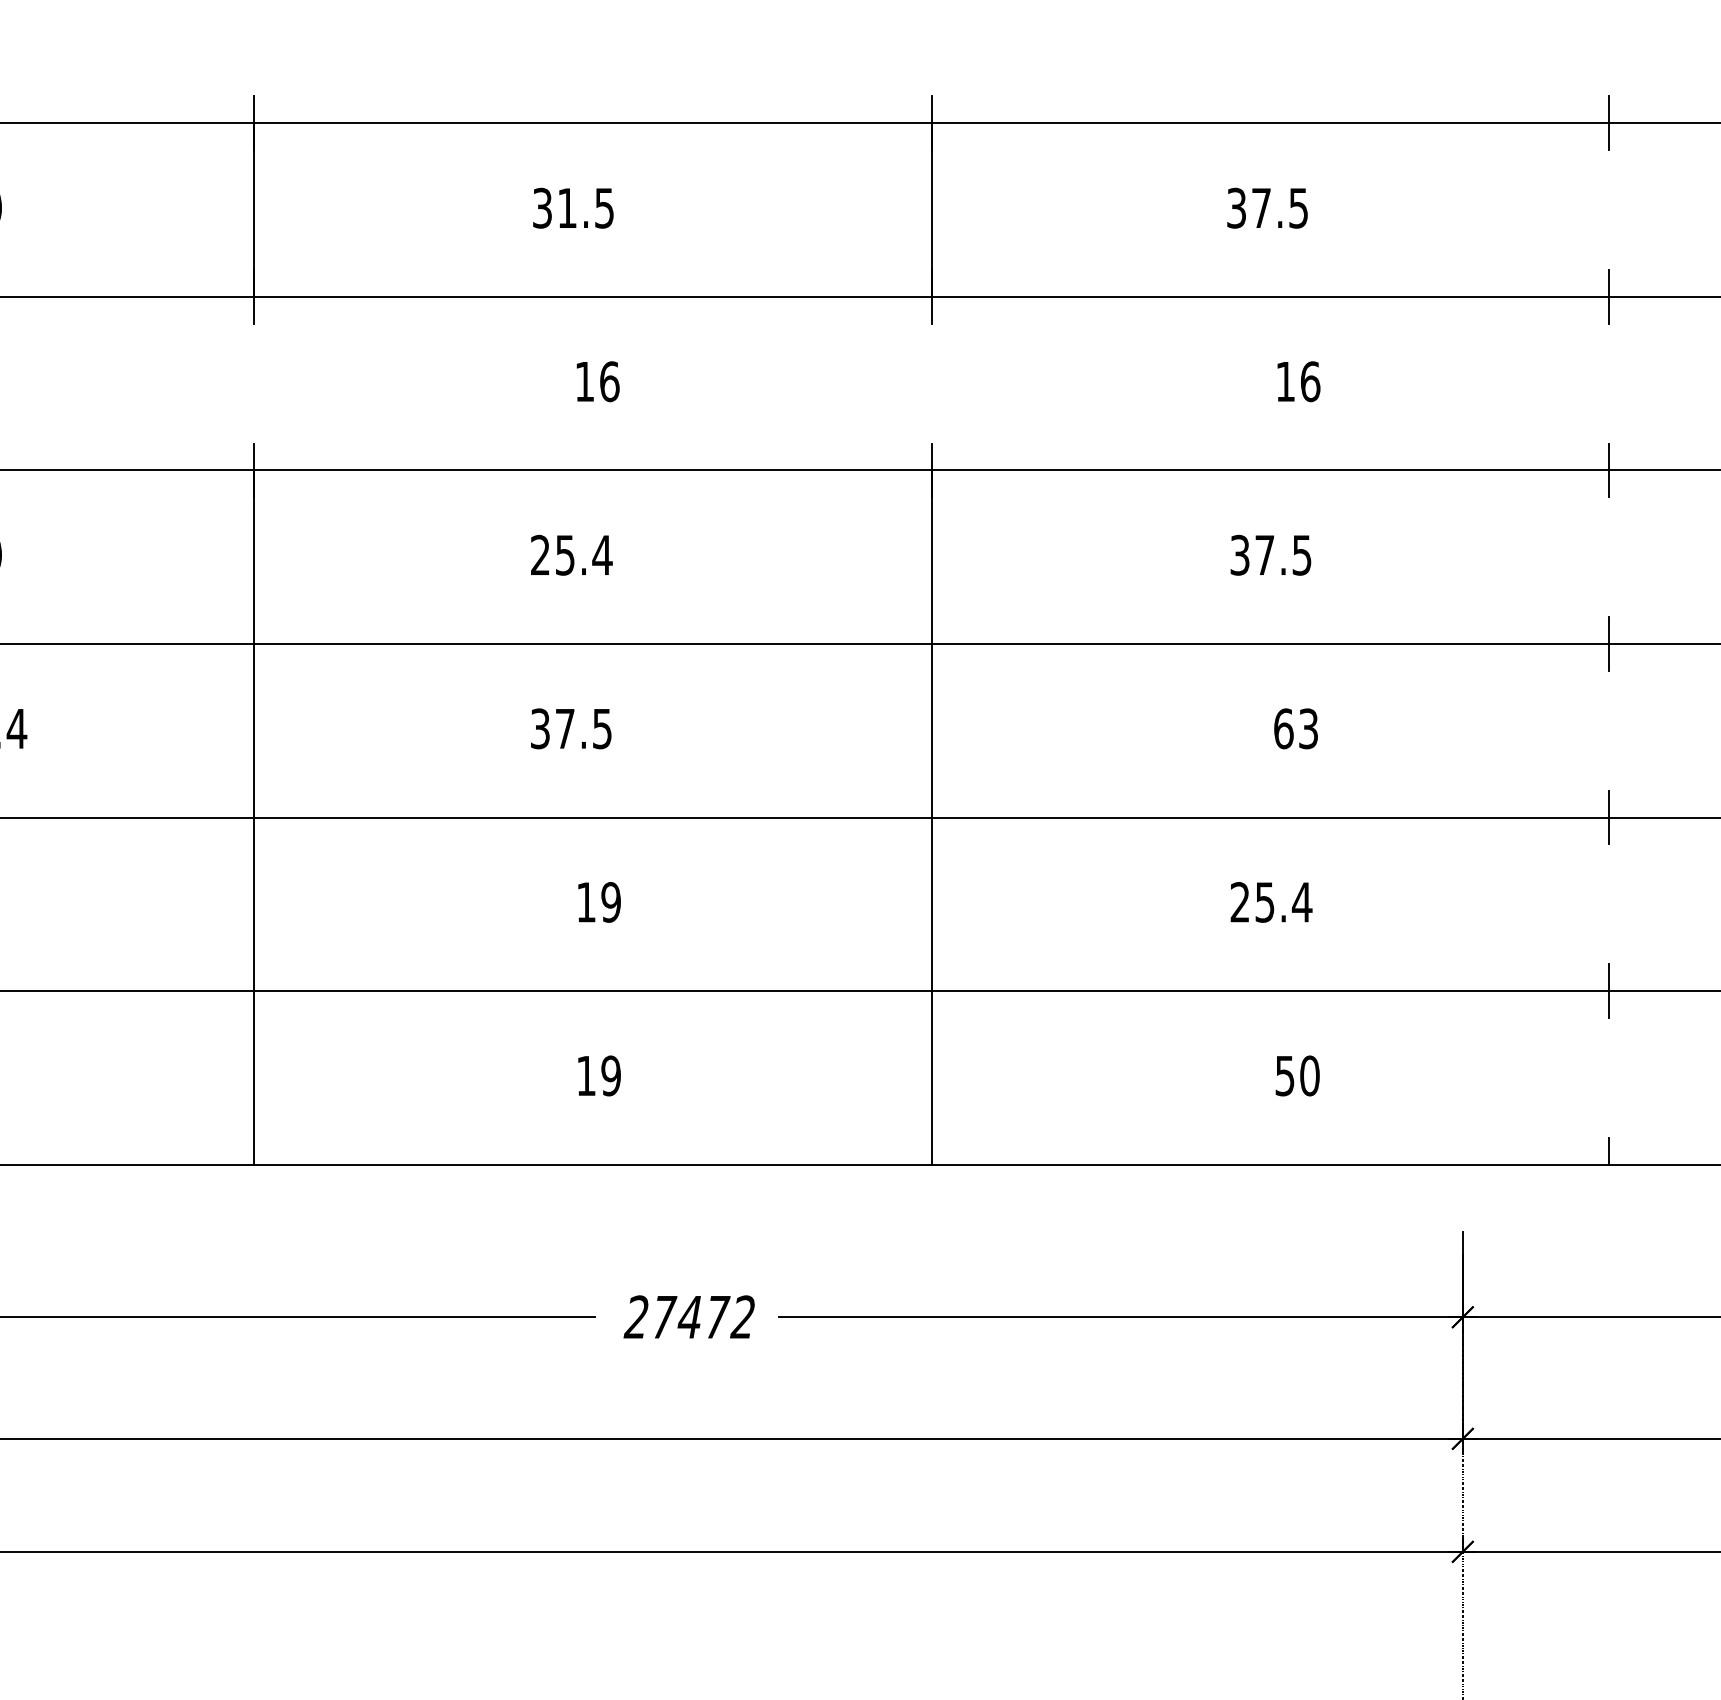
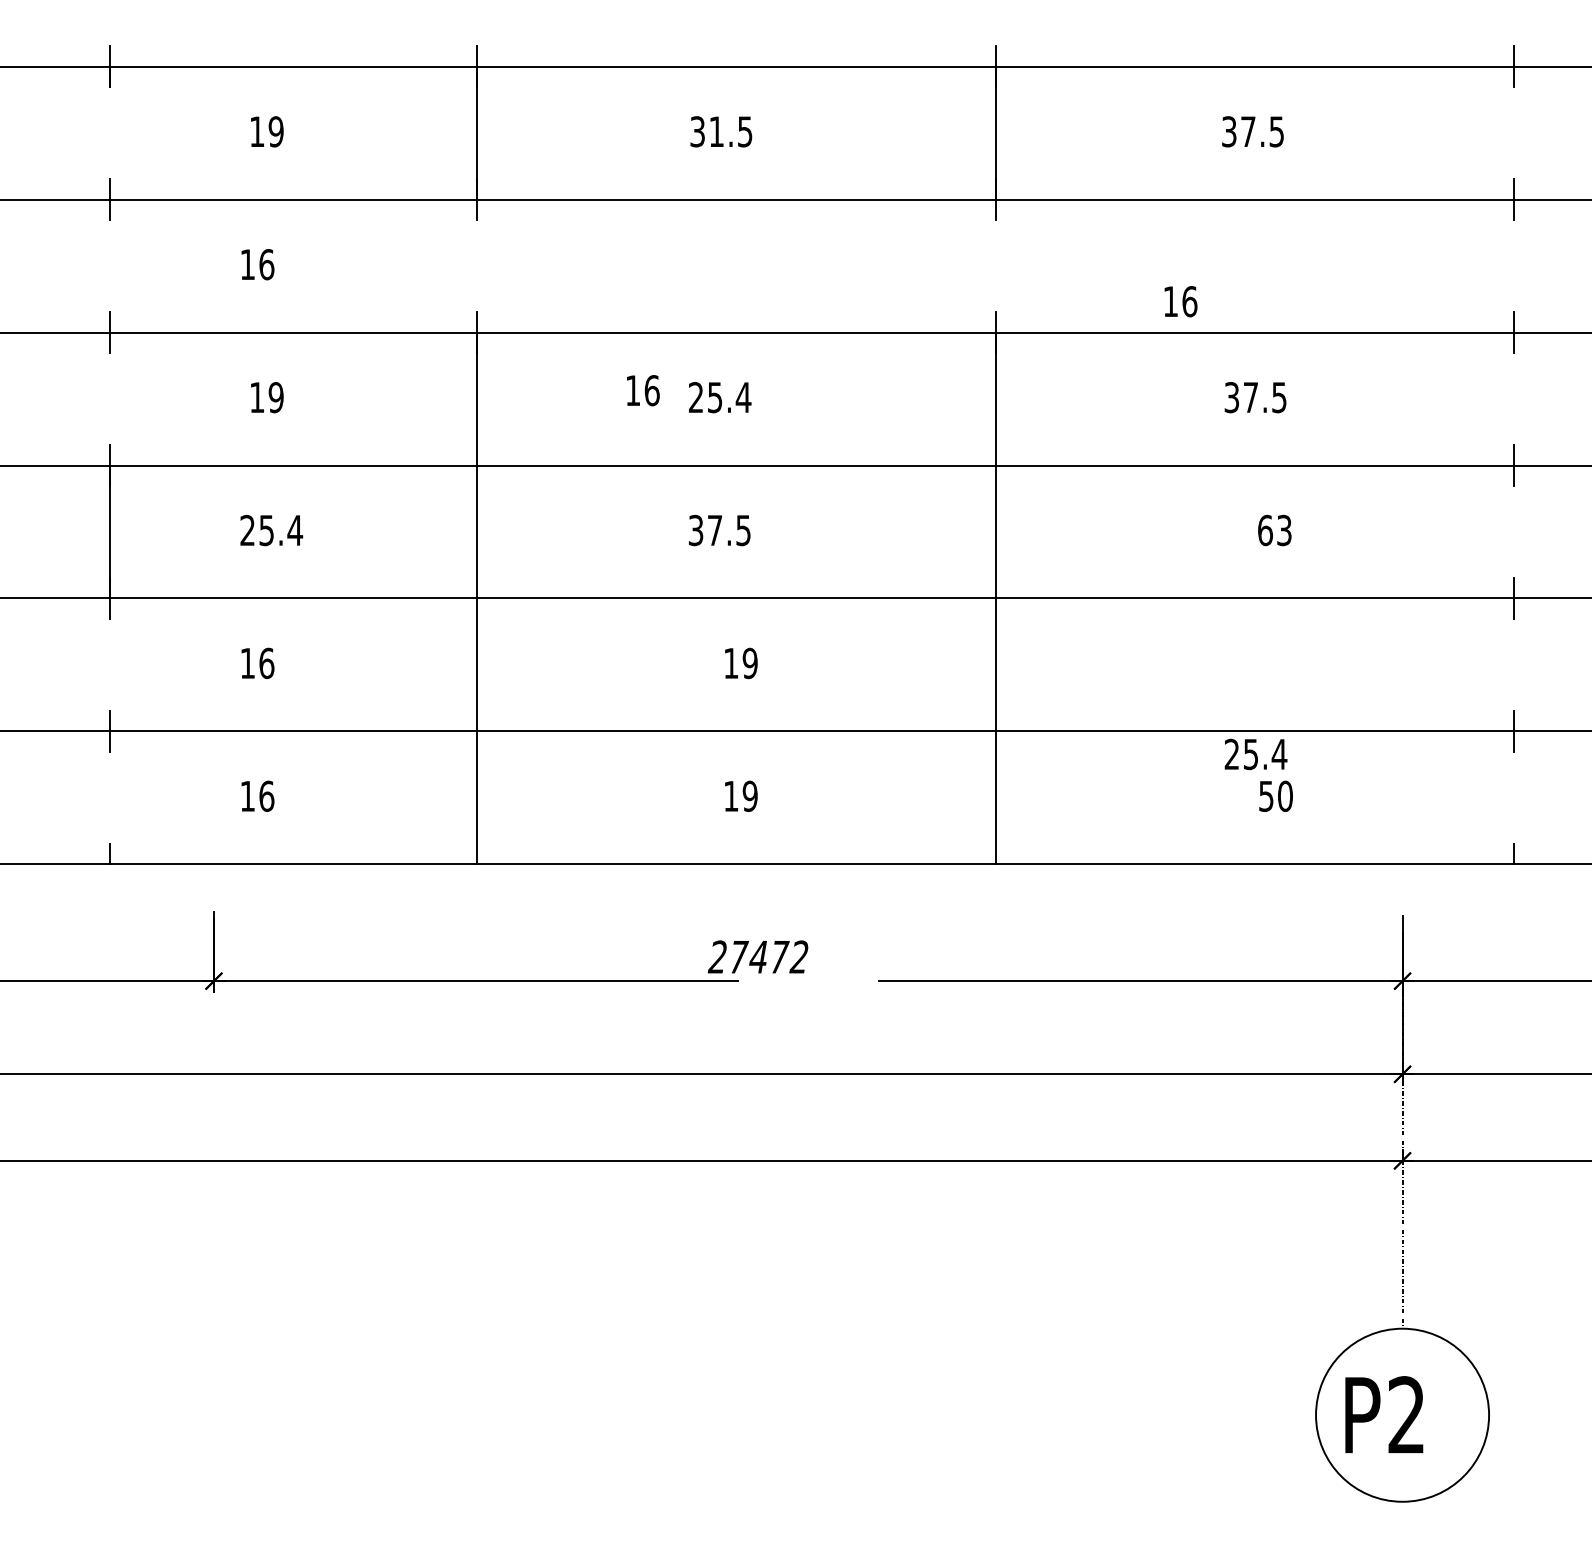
text: (598, 381) -> (643, 390), moved
text: (1298, 381) -> (1180, 301), moved
text: (1270, 902) -> (1255, 754), moved
text: (688, 1316) -> (757, 956), moved

